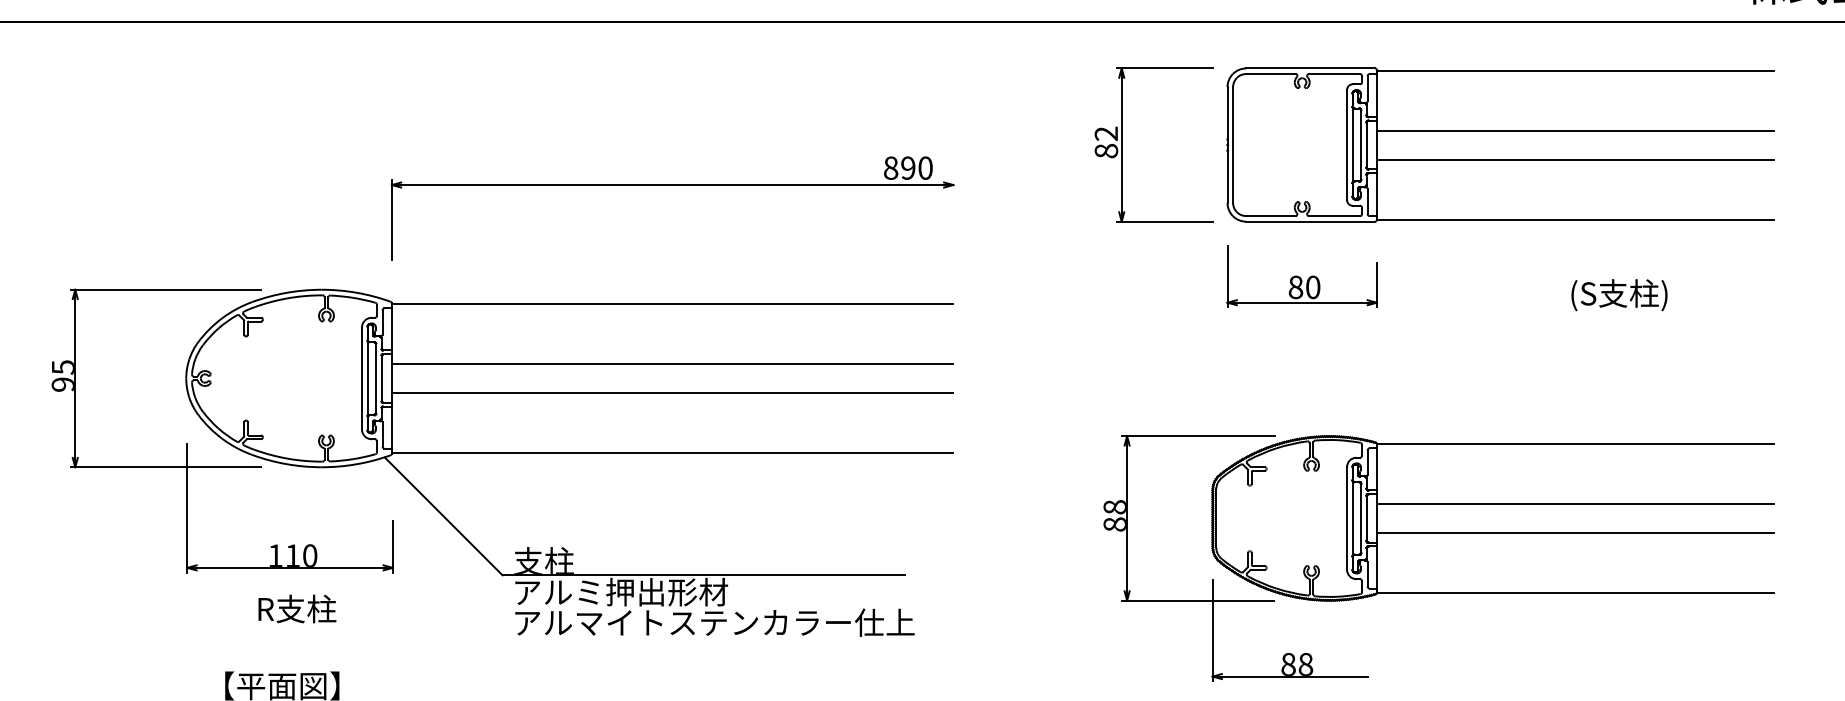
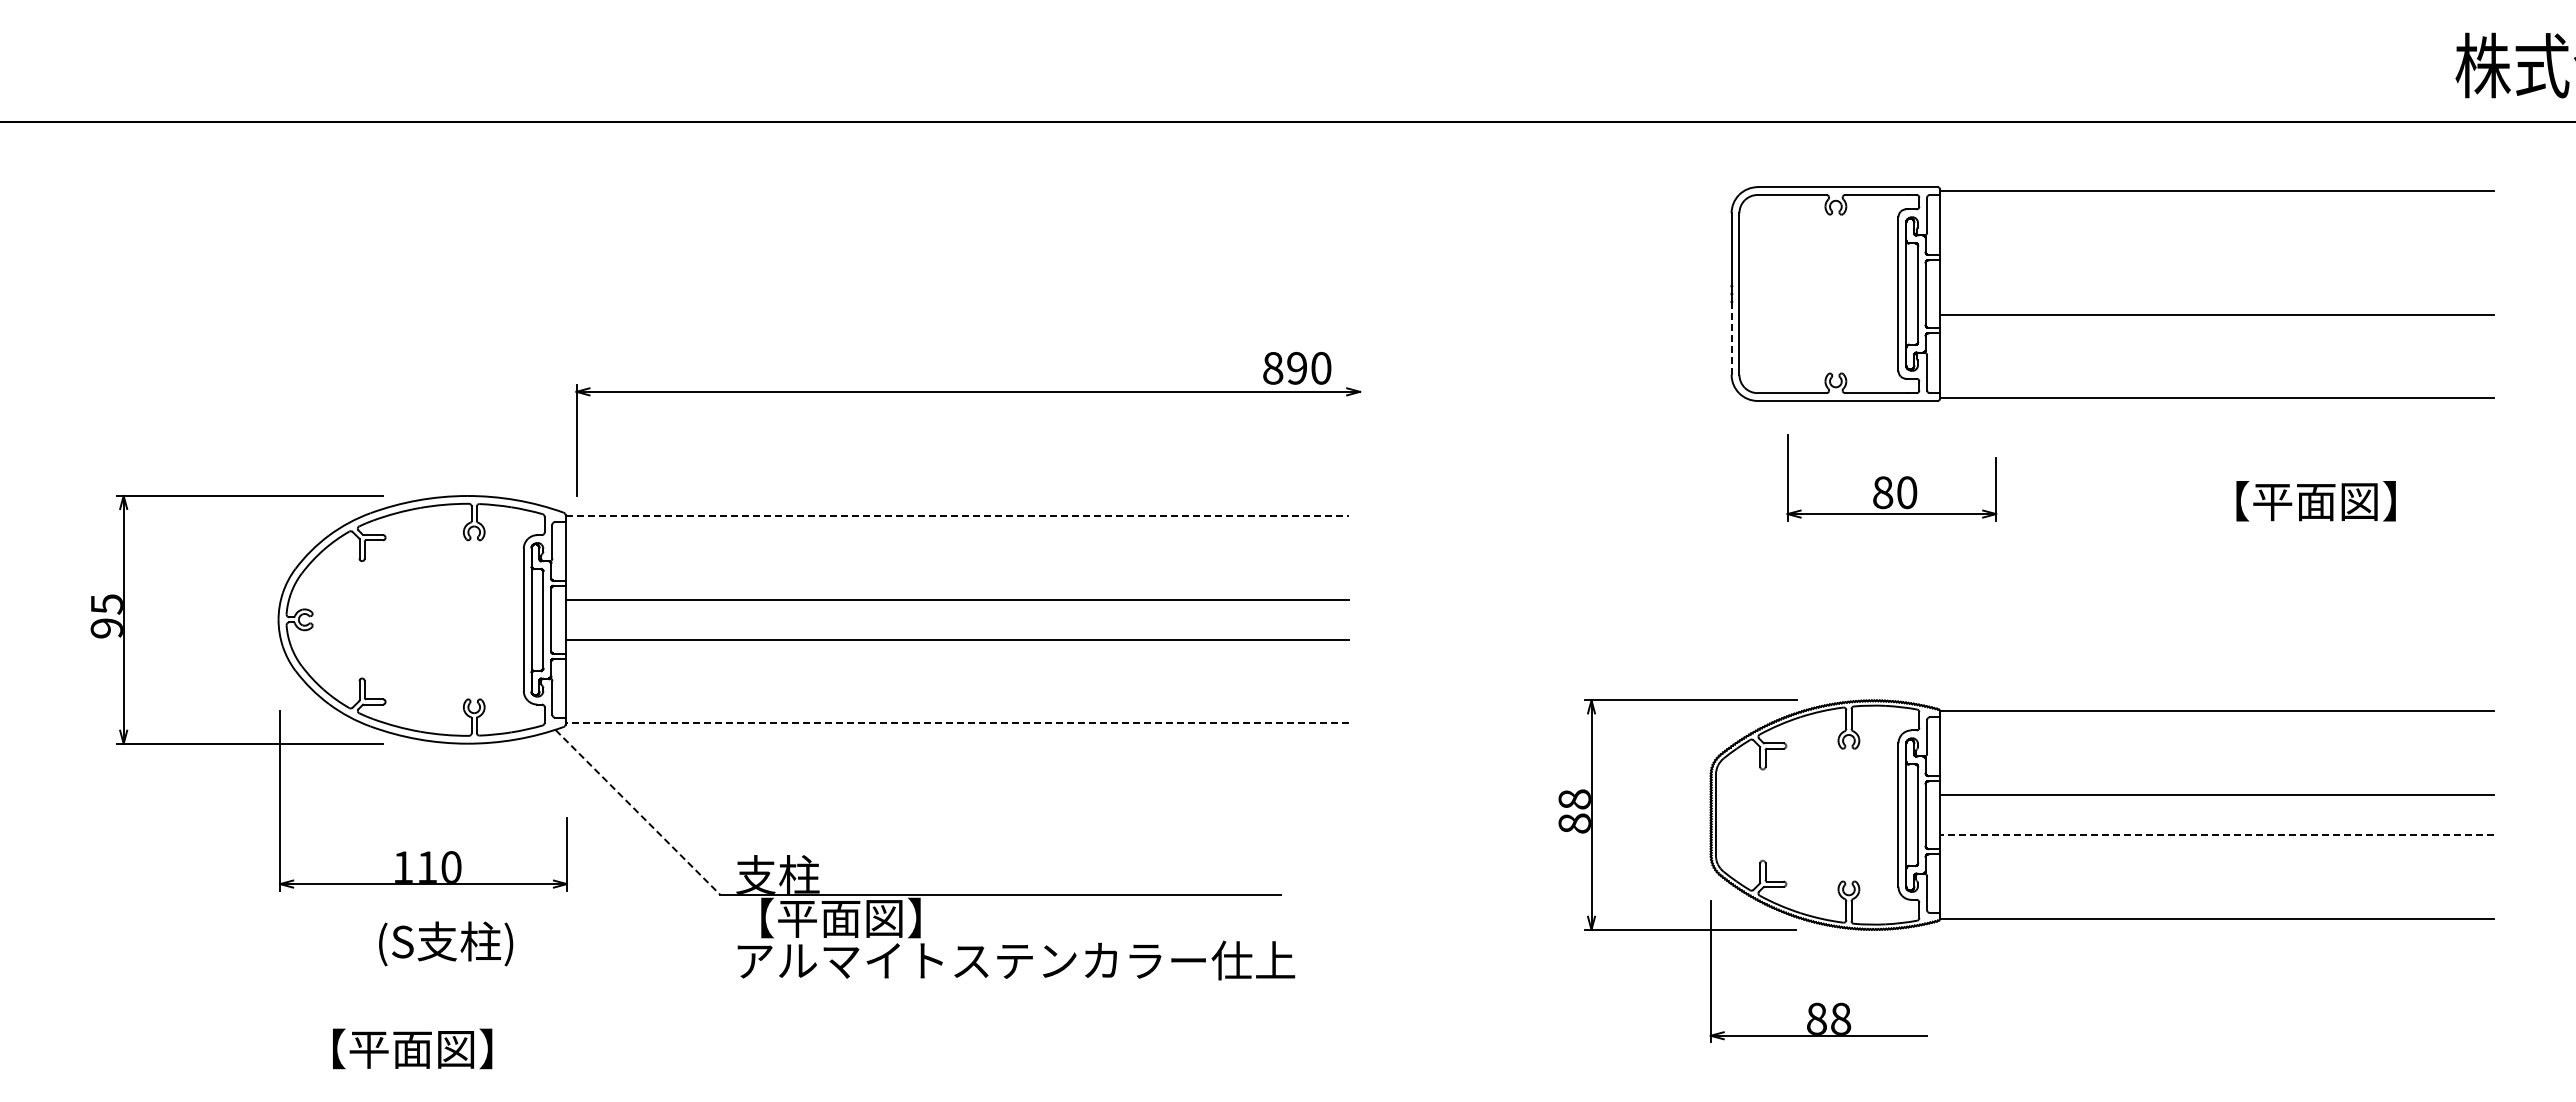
line: (1574, 131) -> (2216, 274), removed
part: (1122, 144) -> (1584, 293), removed
line: (1227, 177) -> (1731, 339), solid -> dashed
part: (672, 185) -> (968, 392), moved
part: (1301, 276) -> (1891, 477), moved
text: (1637, 295) -> (2303, 503), (S支柱) -> 【平面図】
line: (672, 304) -> (957, 516), solid -> dashed
line: (672, 452) -> (957, 723), solid -> dashed
line: (444, 516) -> (638, 812), solid -> dashed
line: (1574, 533) -> (2216, 835), solid -> dashed
text: (621, 591) -> (885, 917), アルミ押出形材 -> 【平面図】
text: (306, 610) -> (446, 943), R支柱 -> (S支柱)

